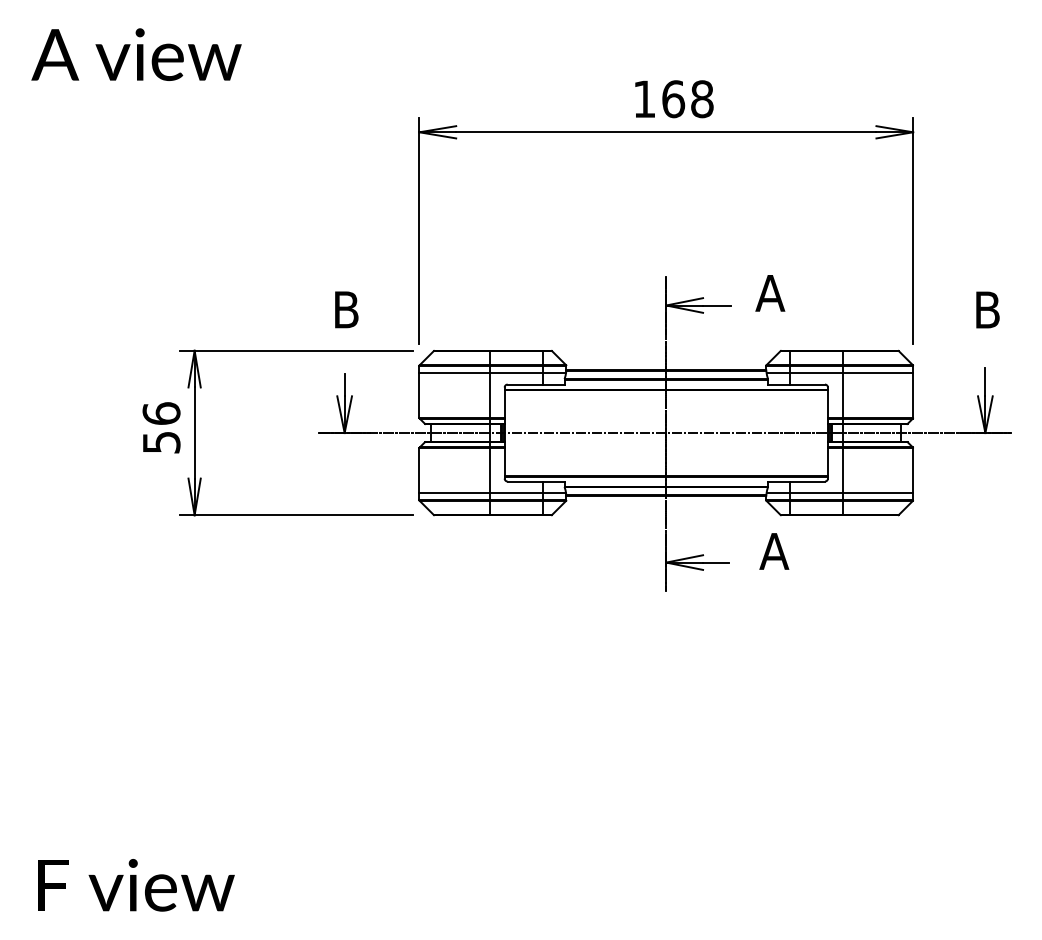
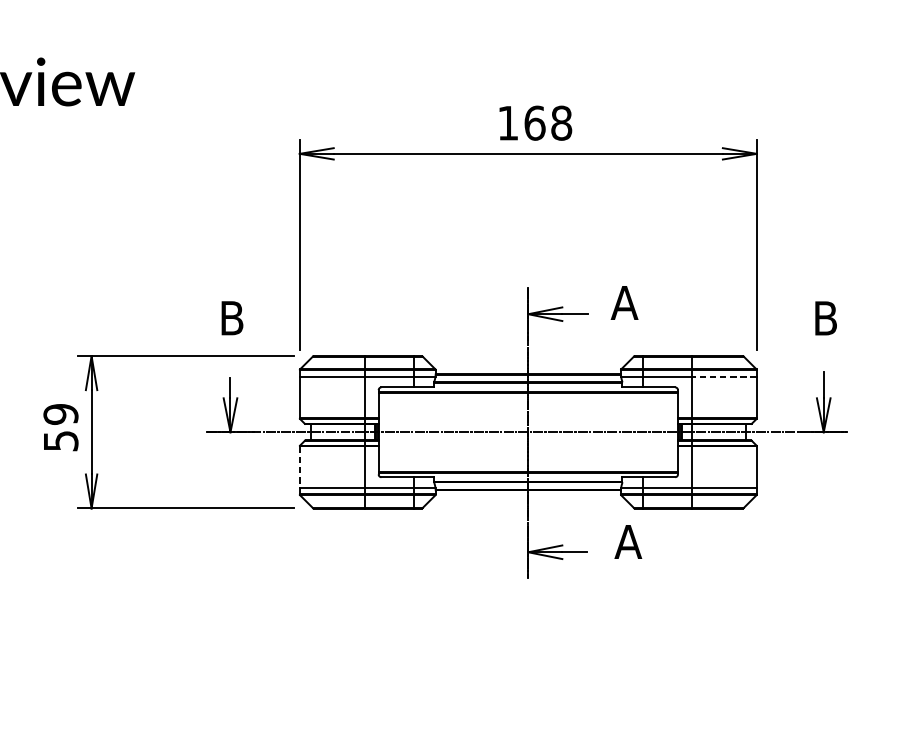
line: (877, 372) -> (723, 376), solid -> dashed
text: (161, 413) -> (60, 414), 56 -> 59
line: (419, 471) -> (299, 467), solid -> dashed

